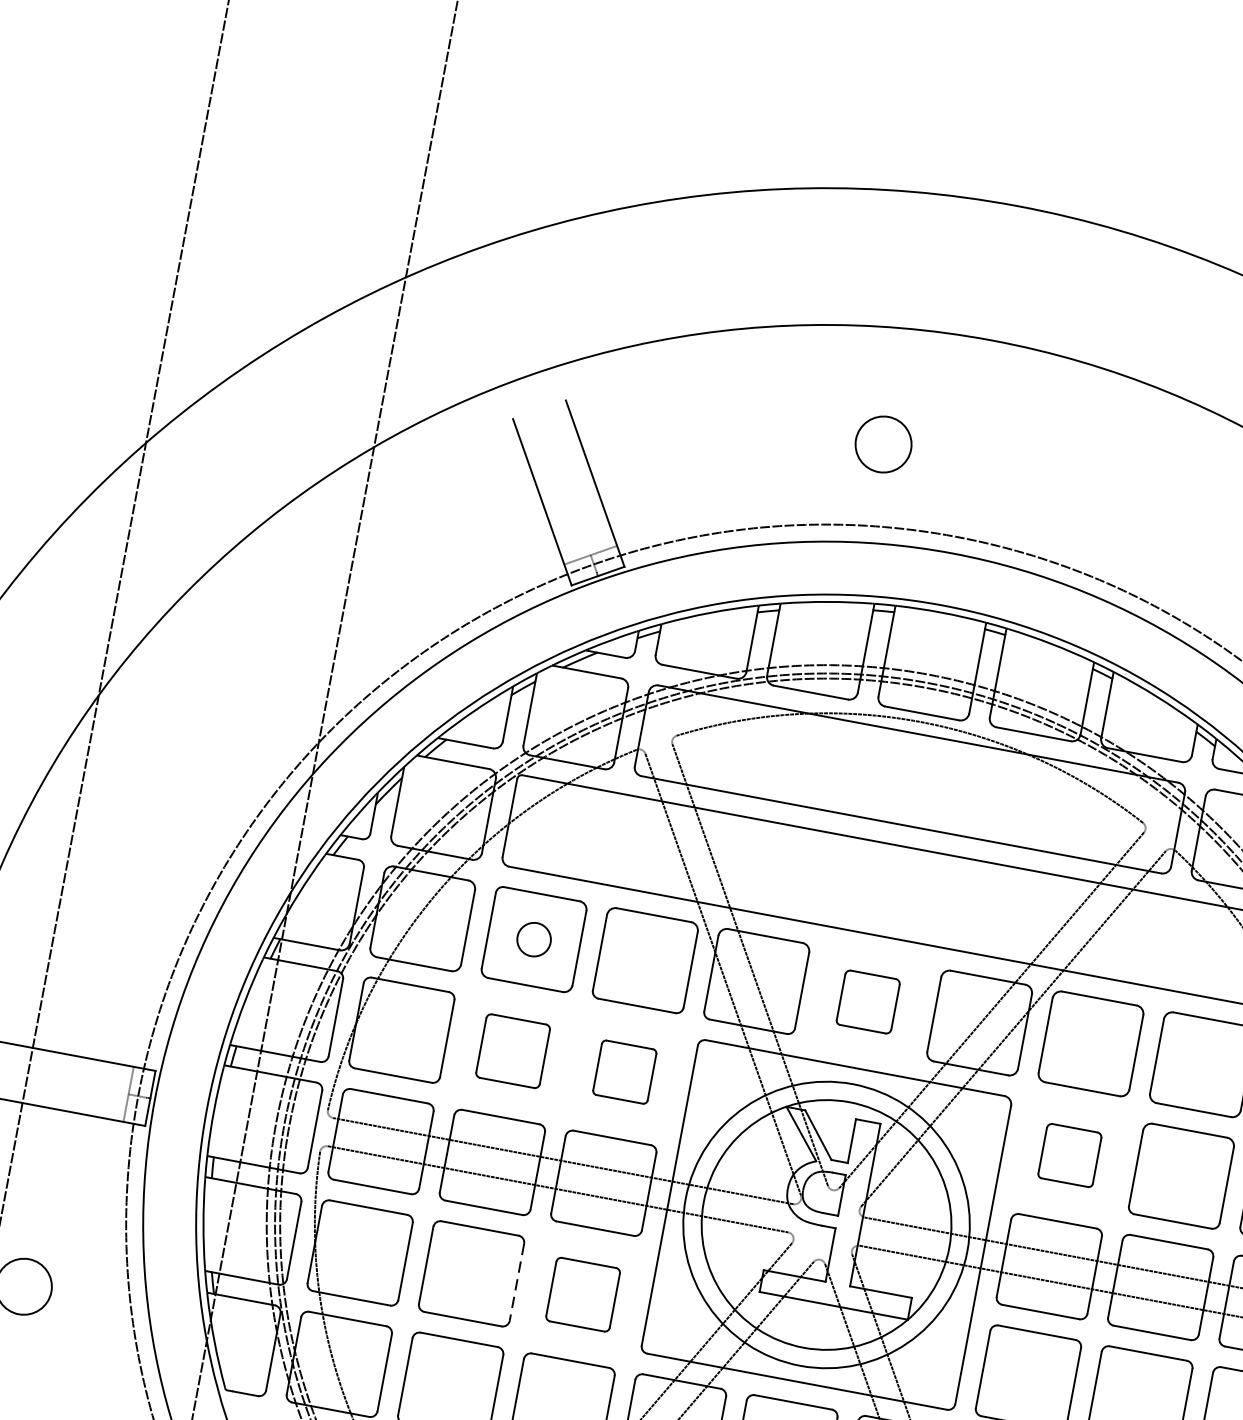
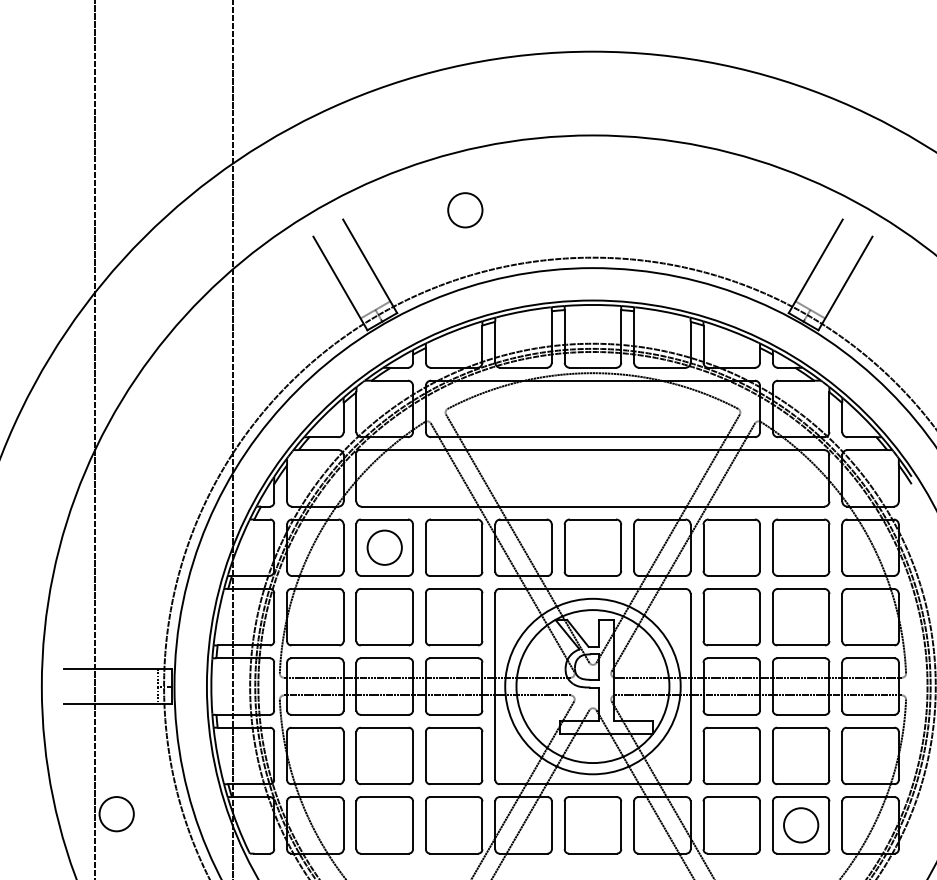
circle: (883, 444) -> (465, 210), moved
circle: (533, 939) -> (384, 547), size x1.67
part: (867, 1001) -> (592, 547), size x1.67
part: (512, 1051) -> (384, 617), size x1.43
part: (625, 1072) -> (454, 617), size x1.67
part: (1069, 1155) -> (731, 617), size x1.67
line: (517, 1281) -> (413, 755), dashed -> solid
part: (583, 1294) -> (454, 755), size x1.43

